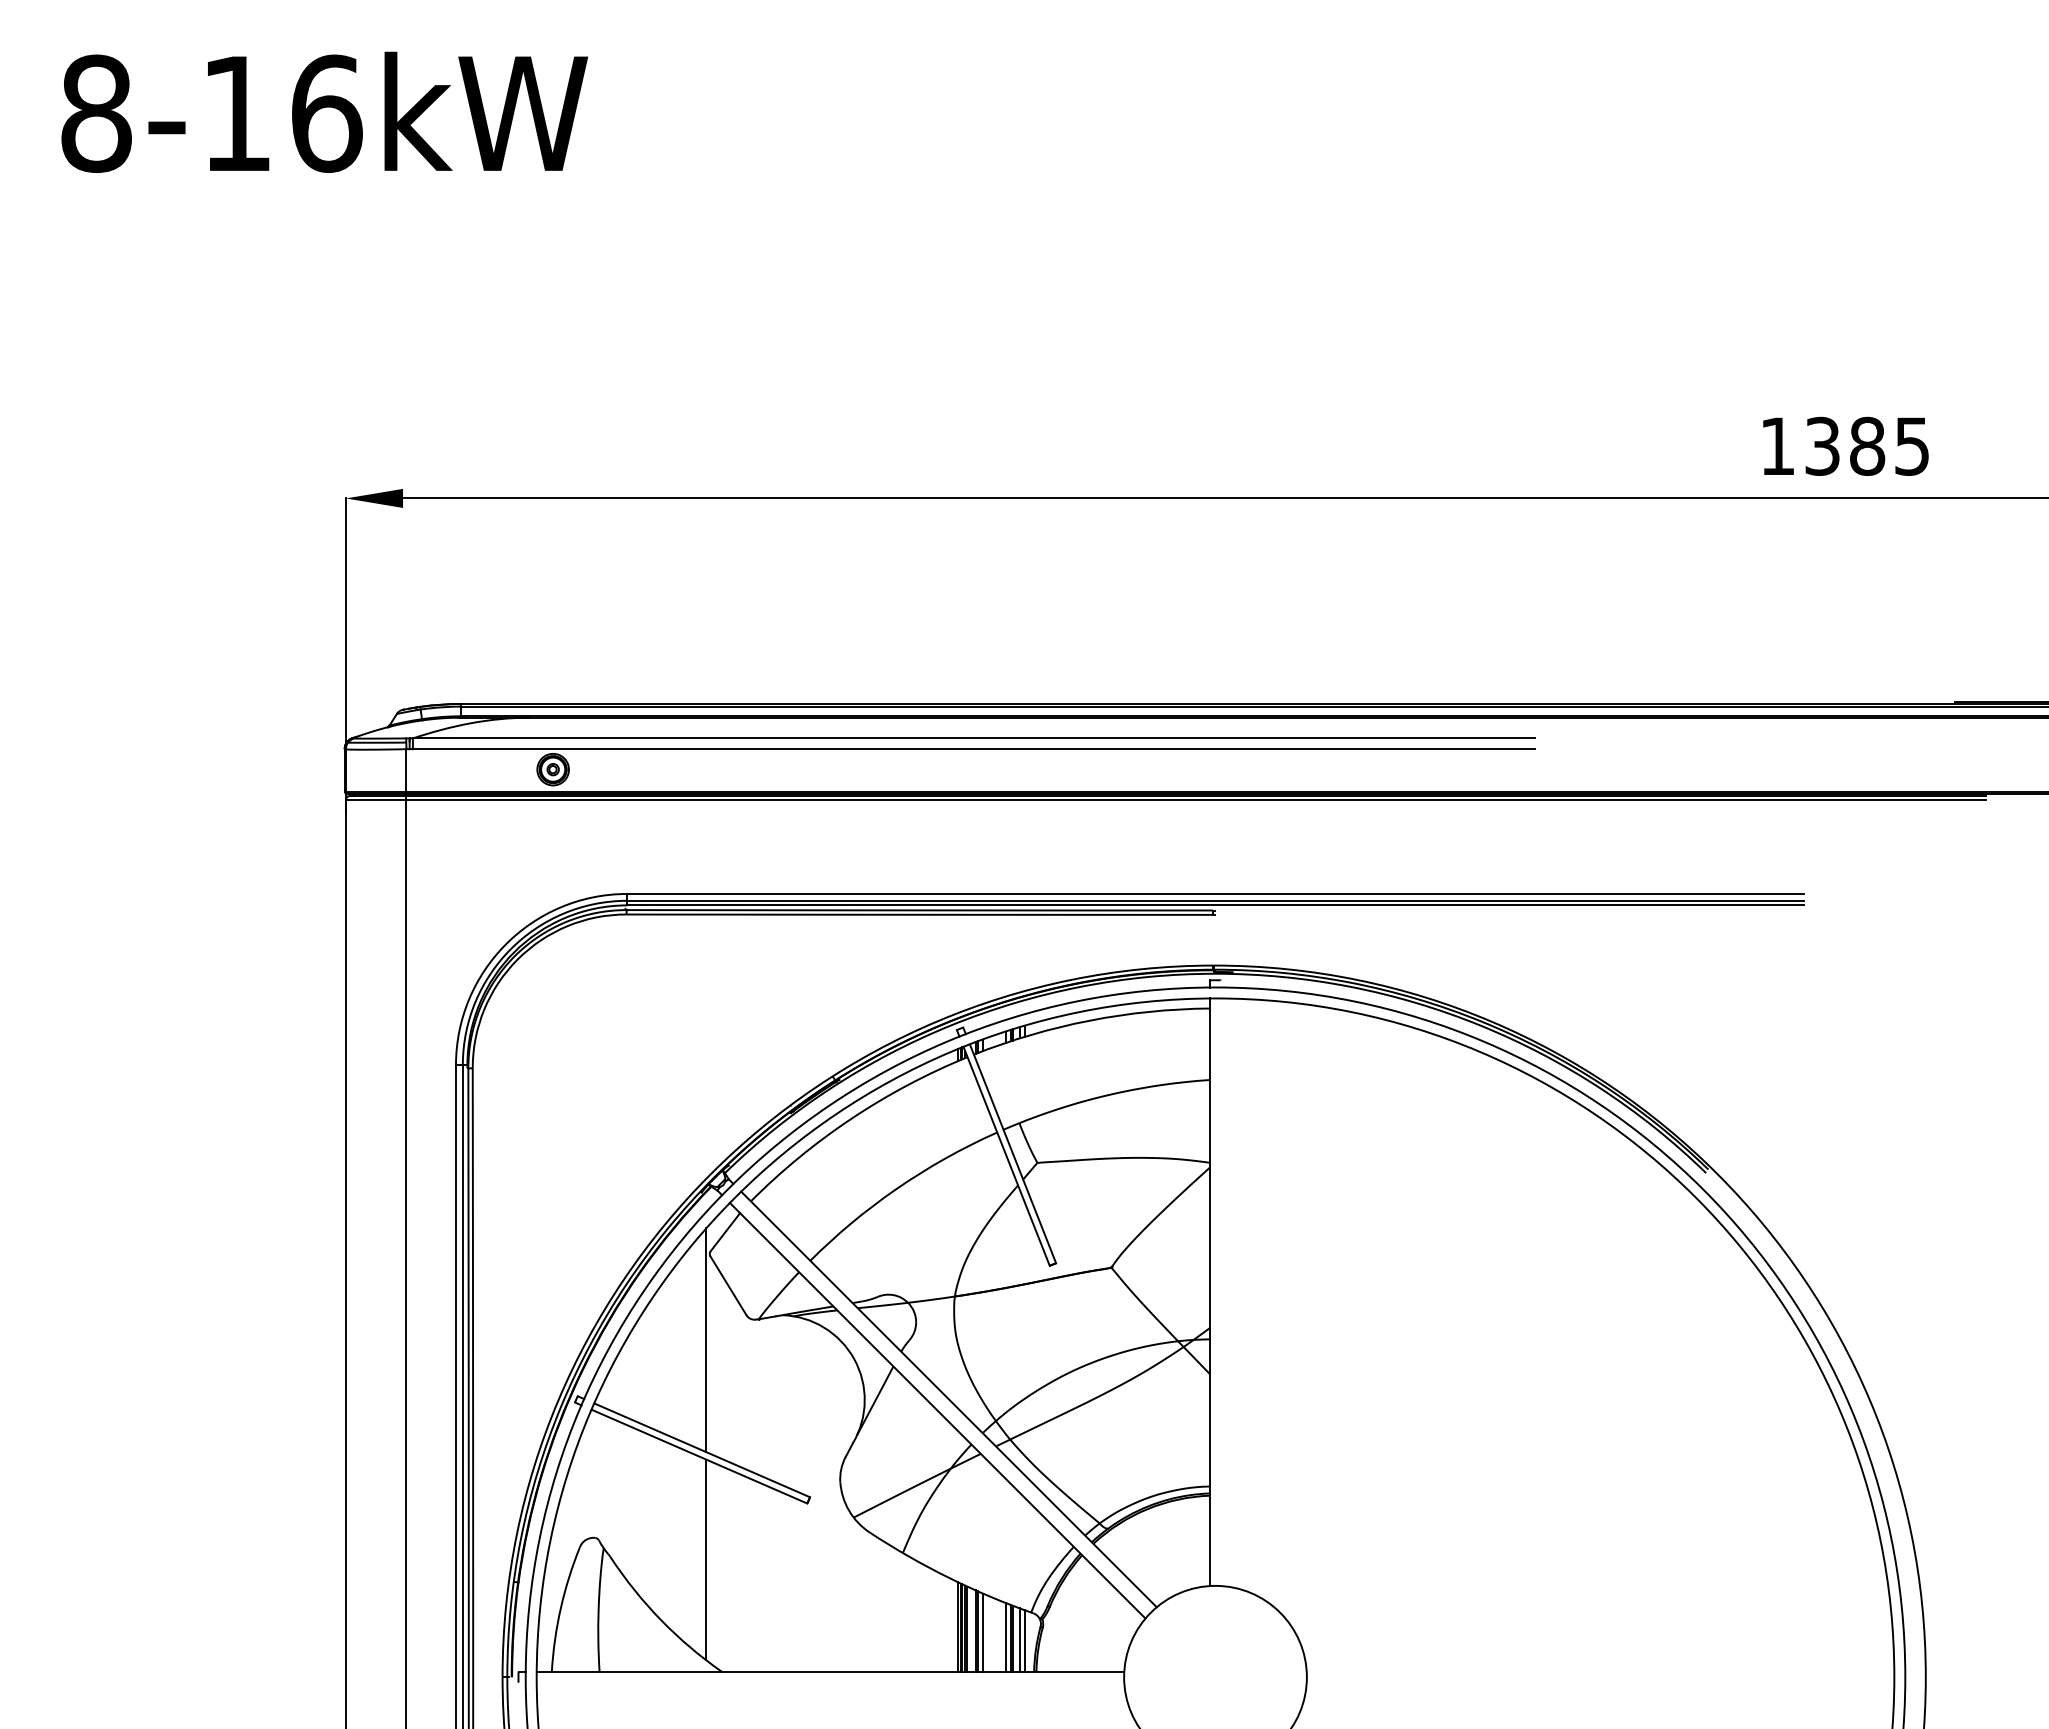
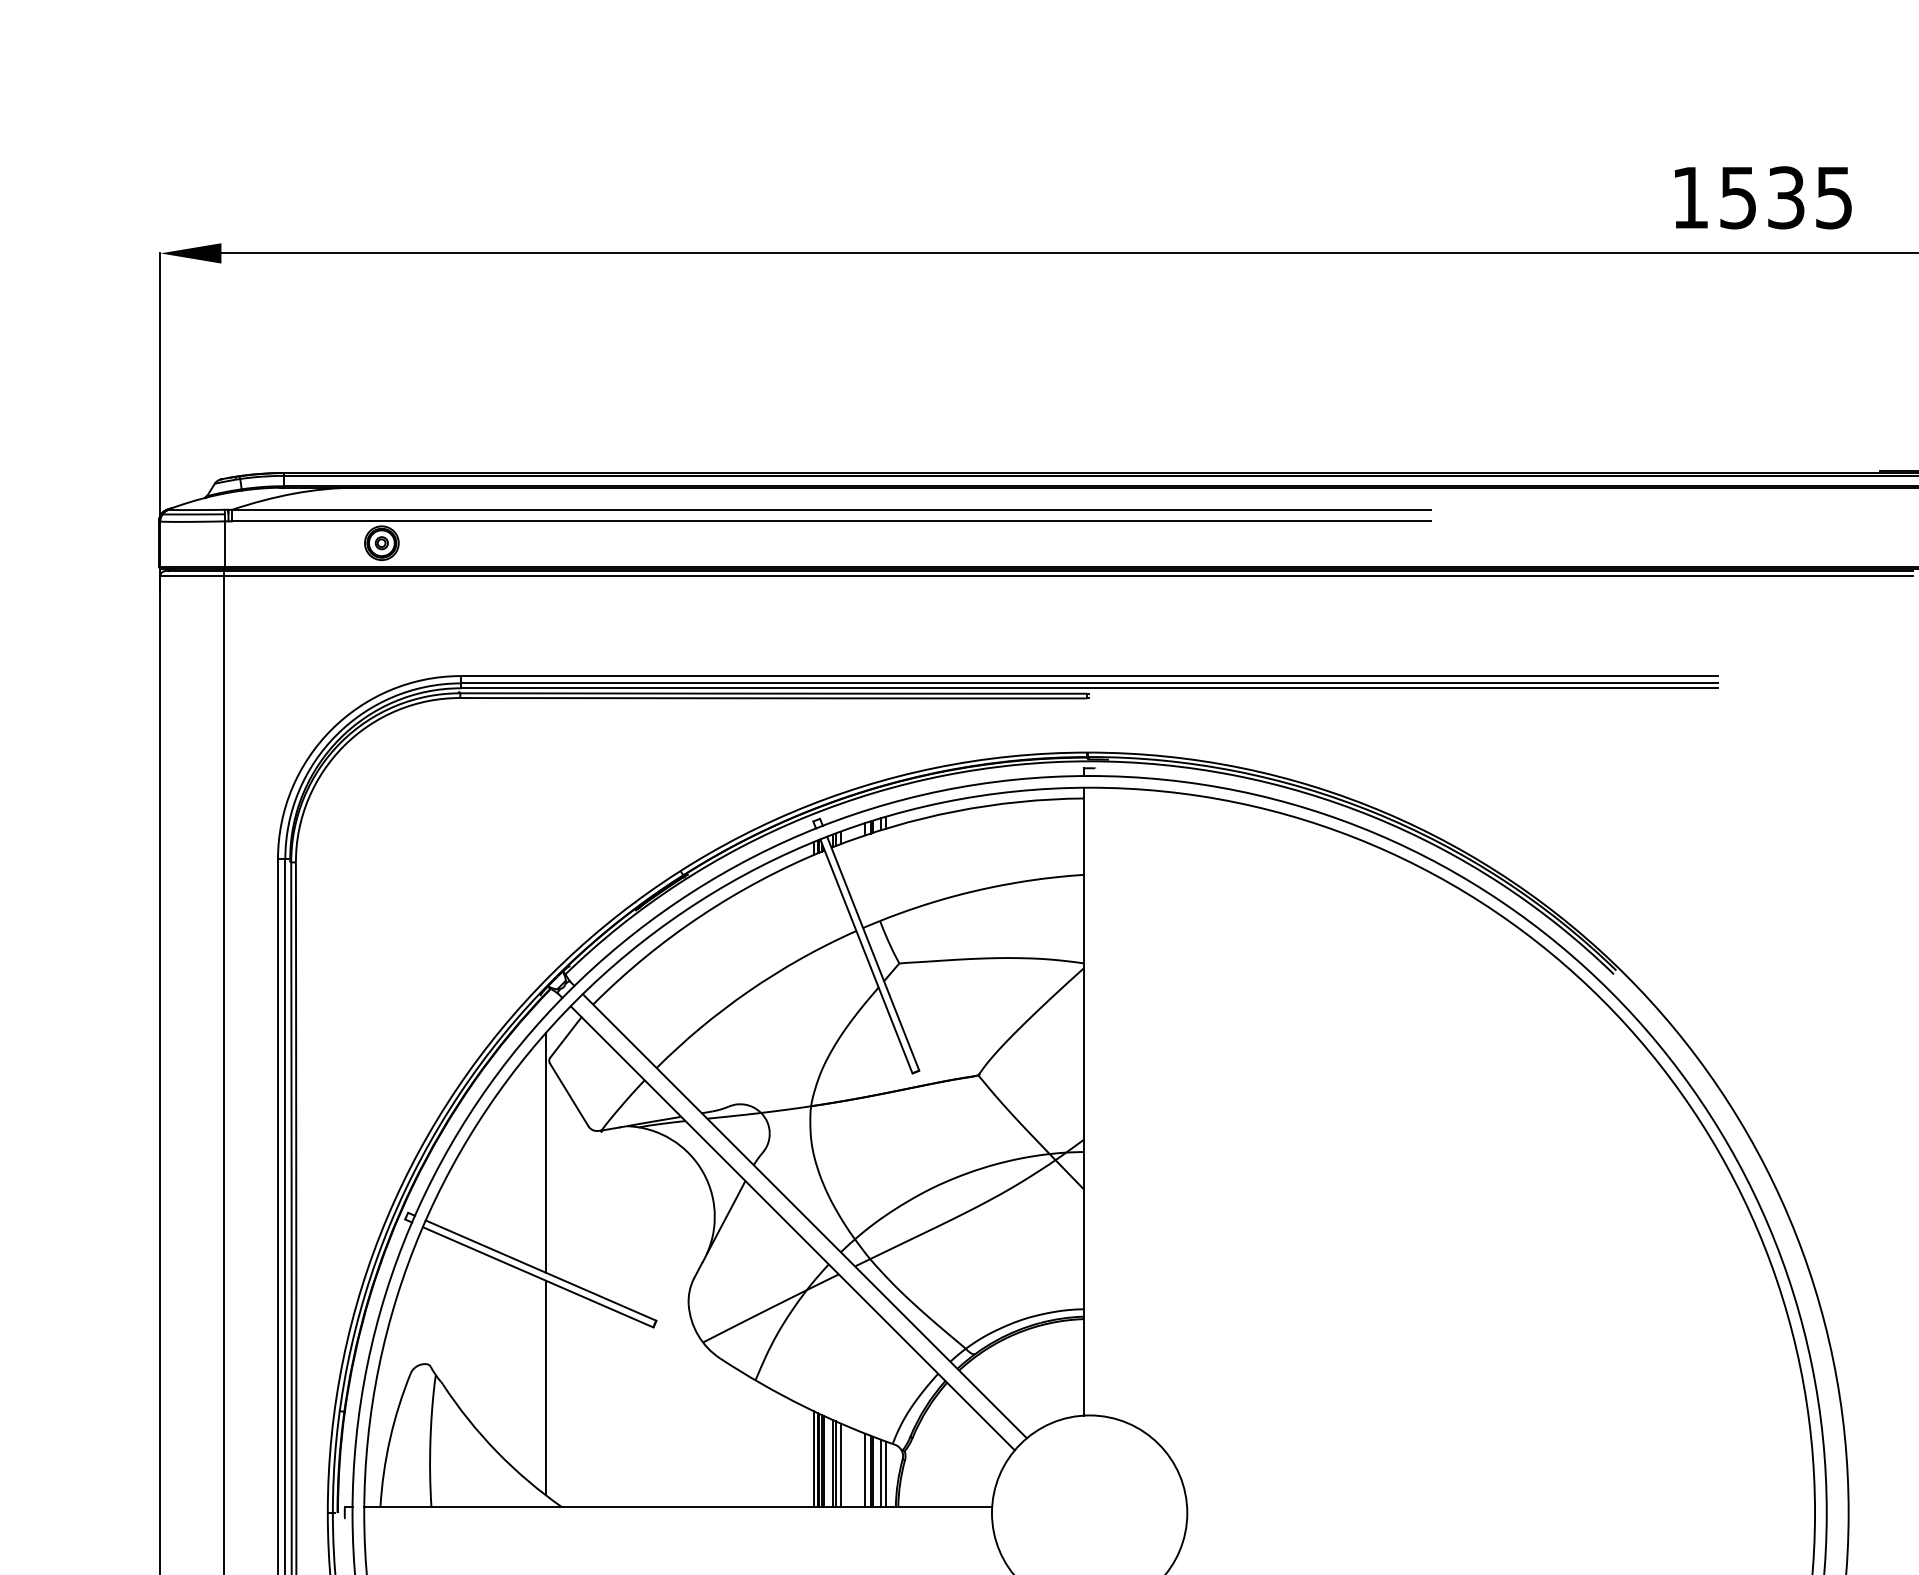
text: (1845, 445) -> (1762, 196), 1385 -> 1535

